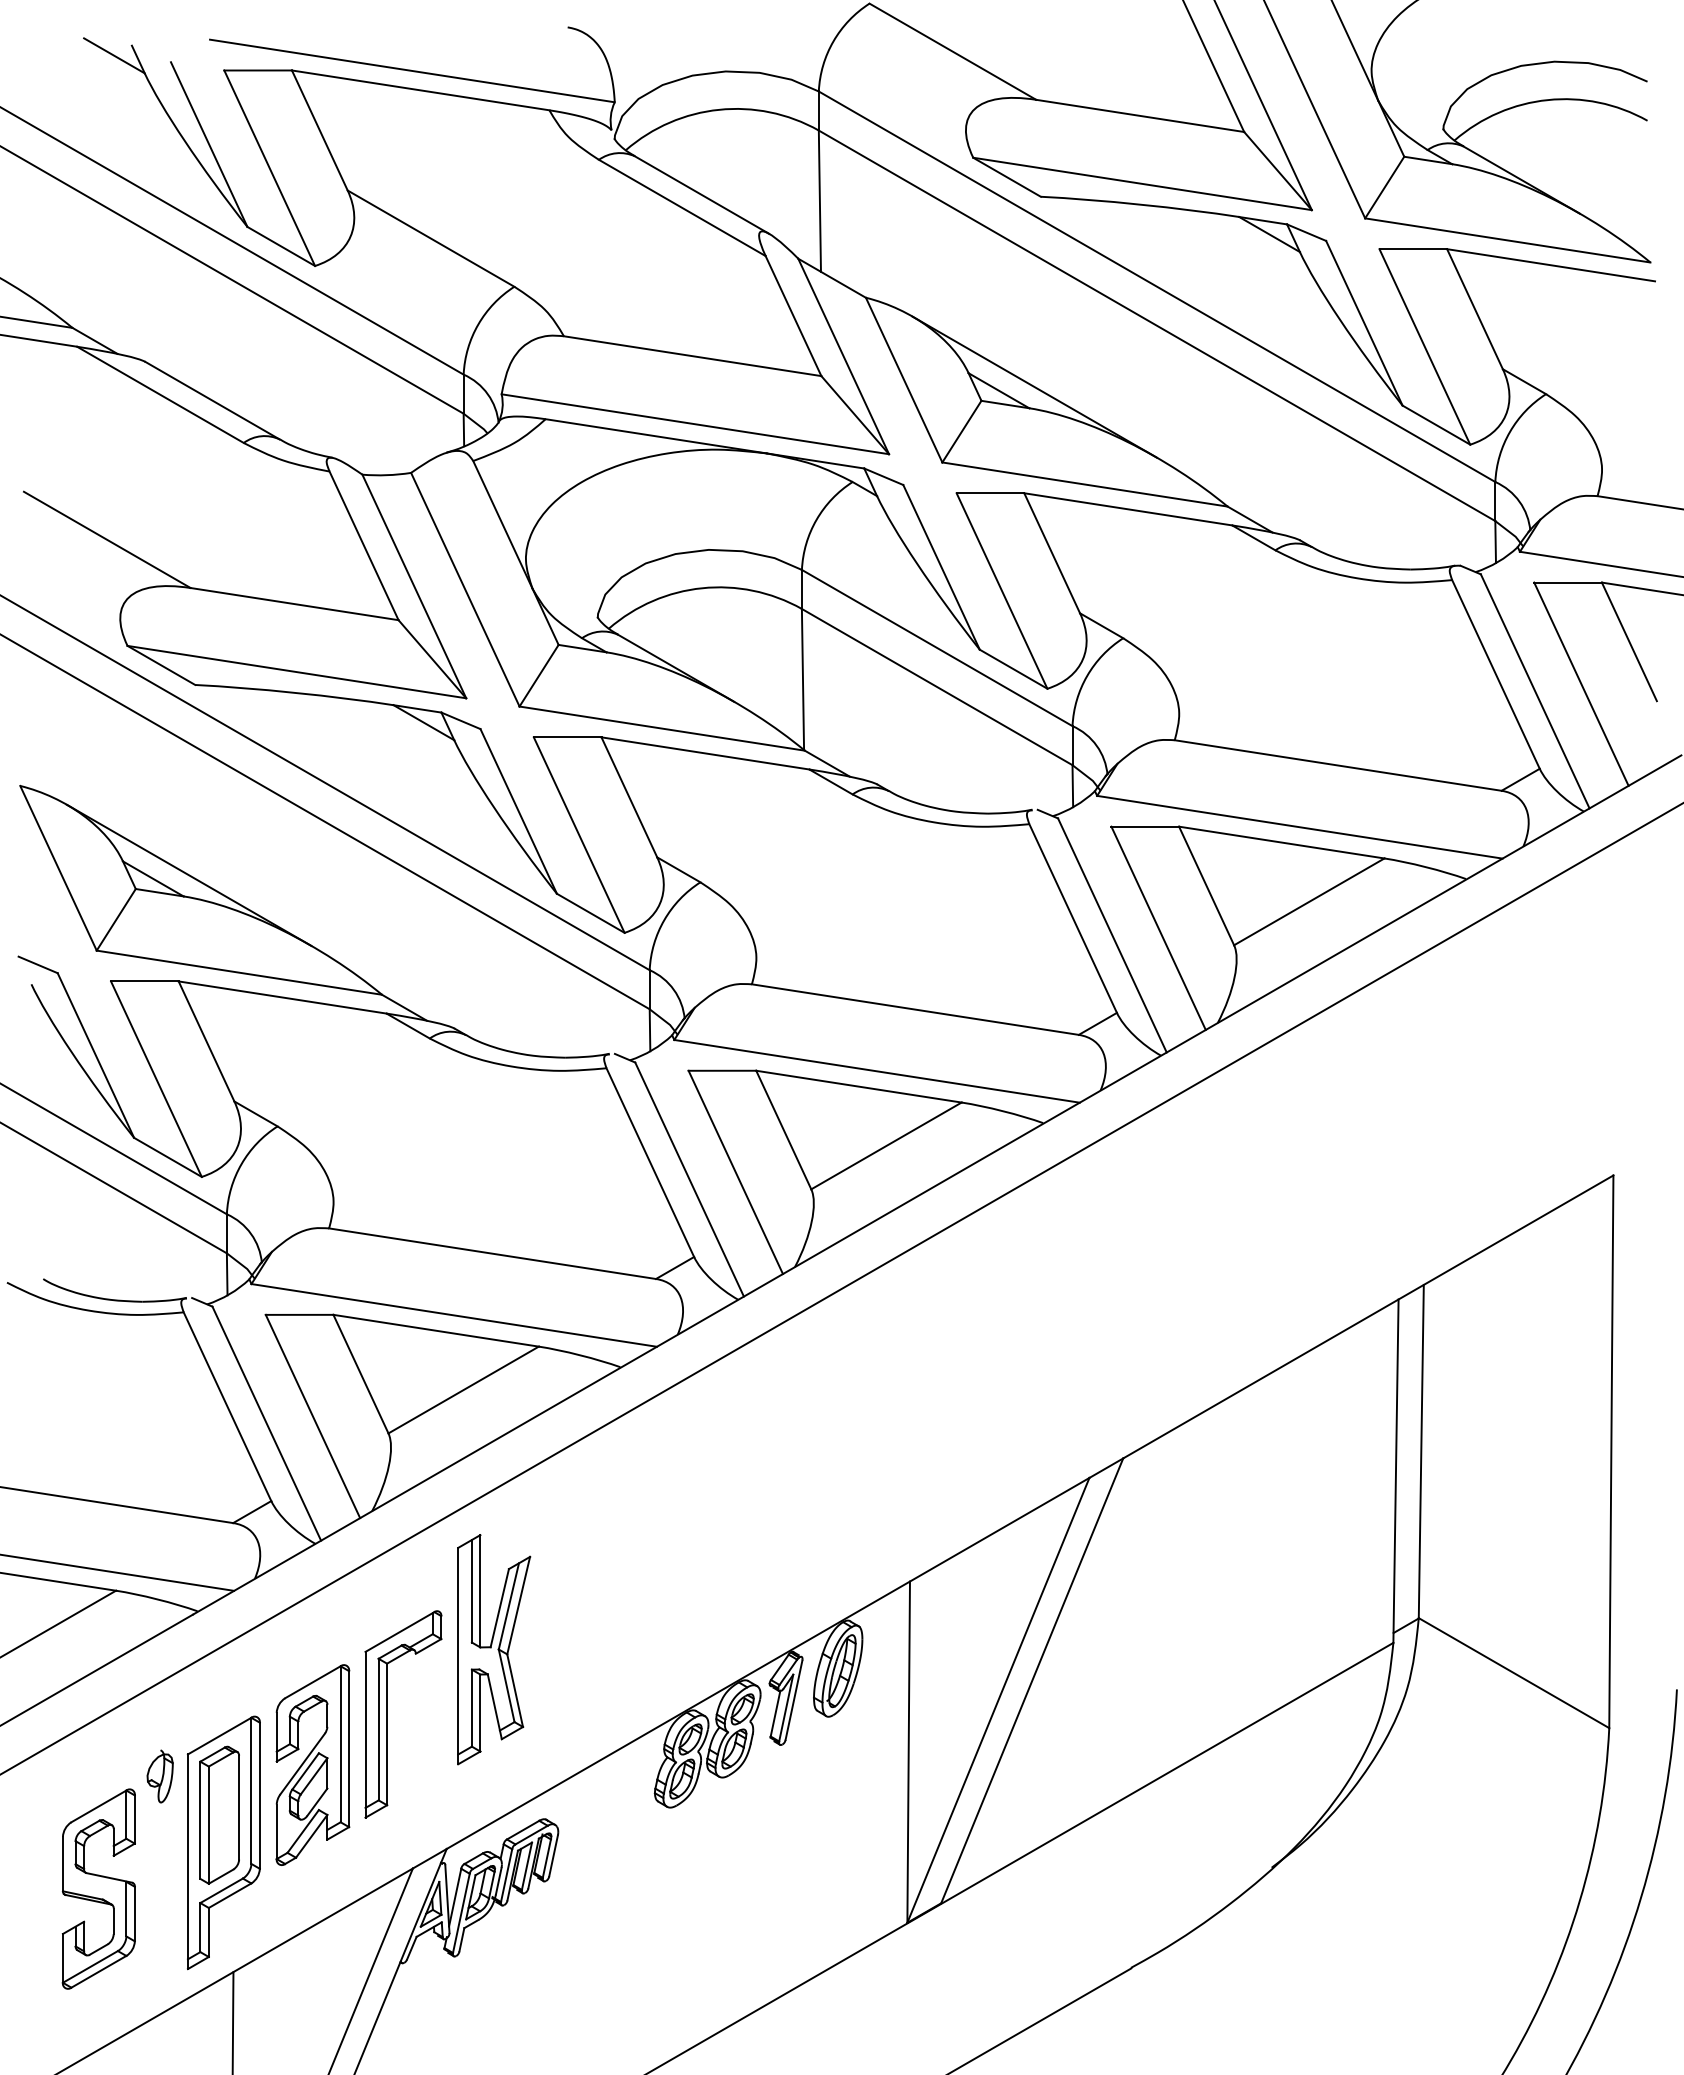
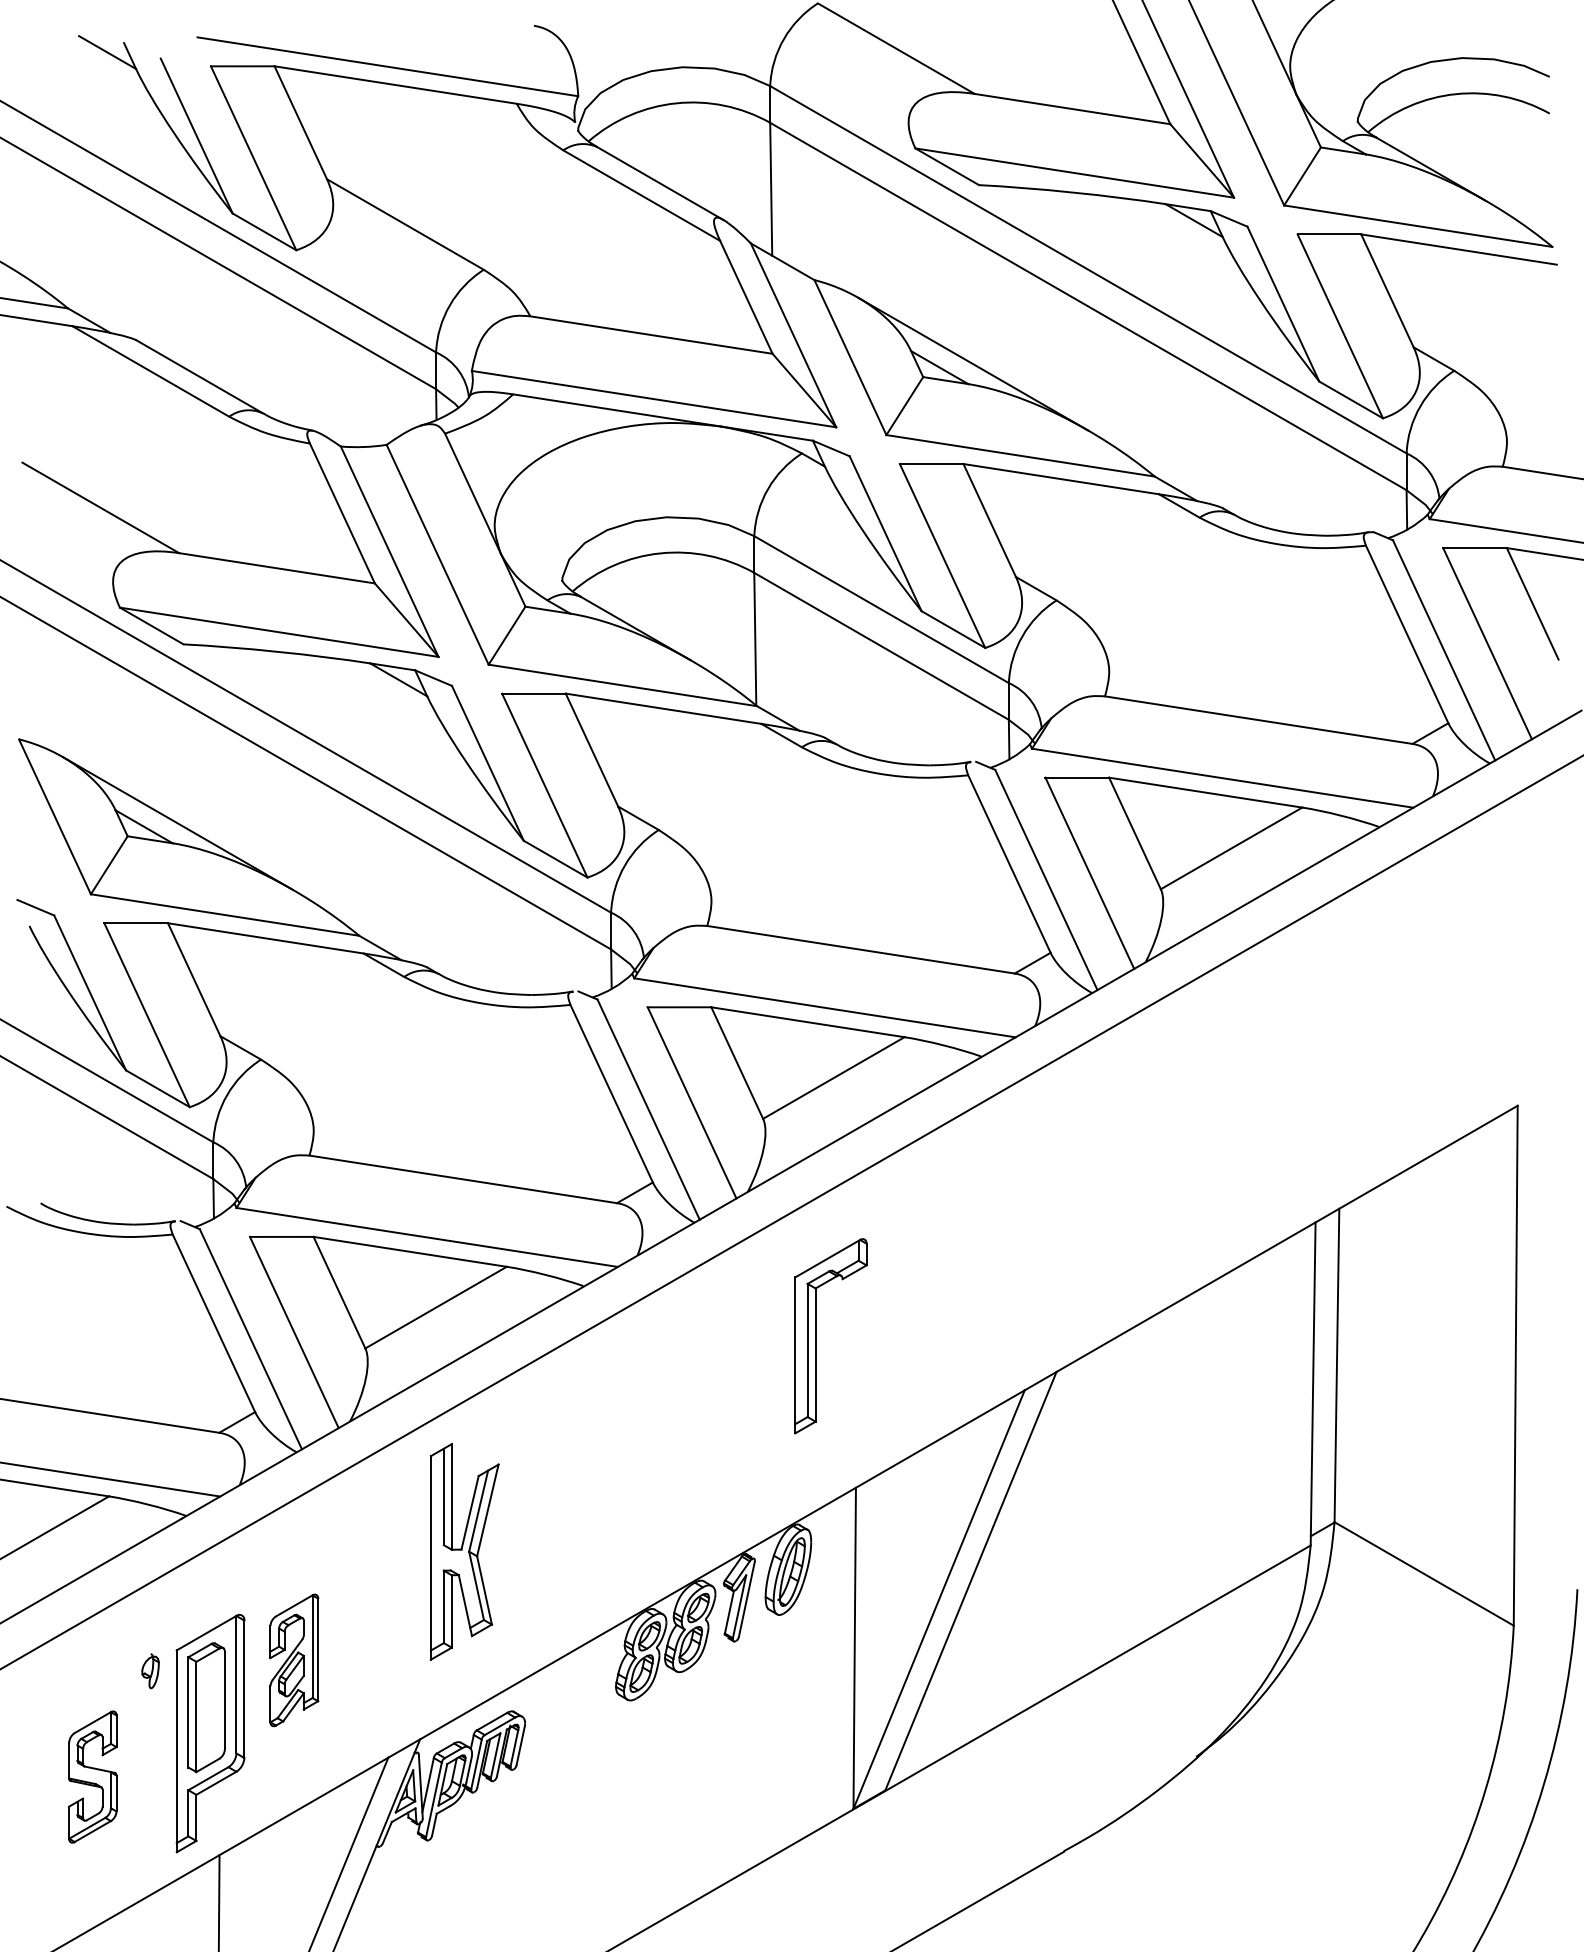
part: (387, 1714) -> (815, 1336), moved
part: (312, 1764) -> (293, 1659), size x0.7
part: (159, 1776) -> (149, 1671), size x0.7
part: (98, 1888) -> (92, 1776), size x0.7

